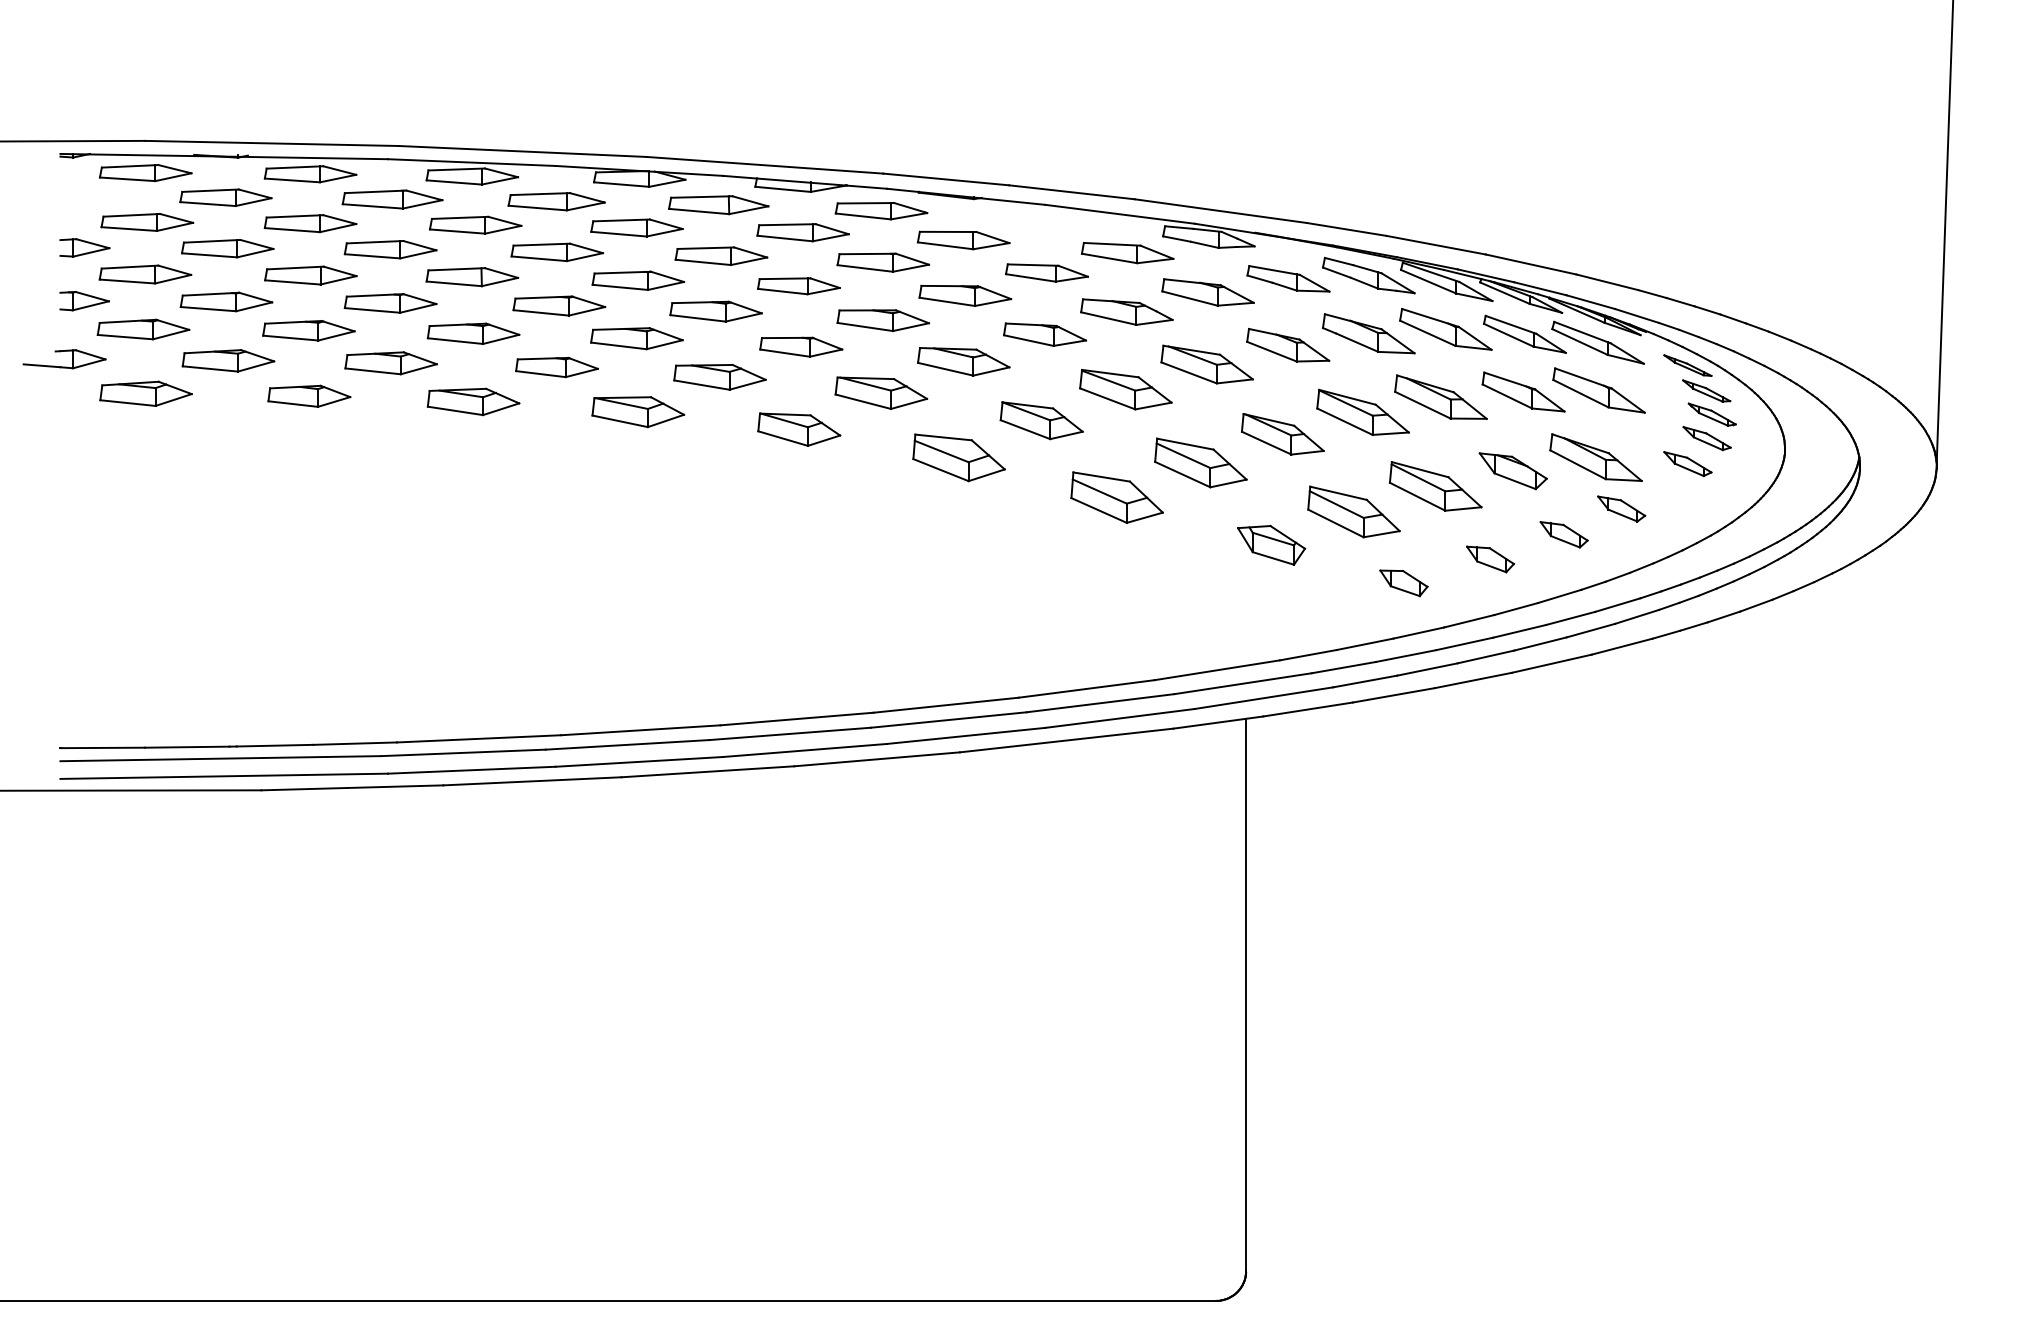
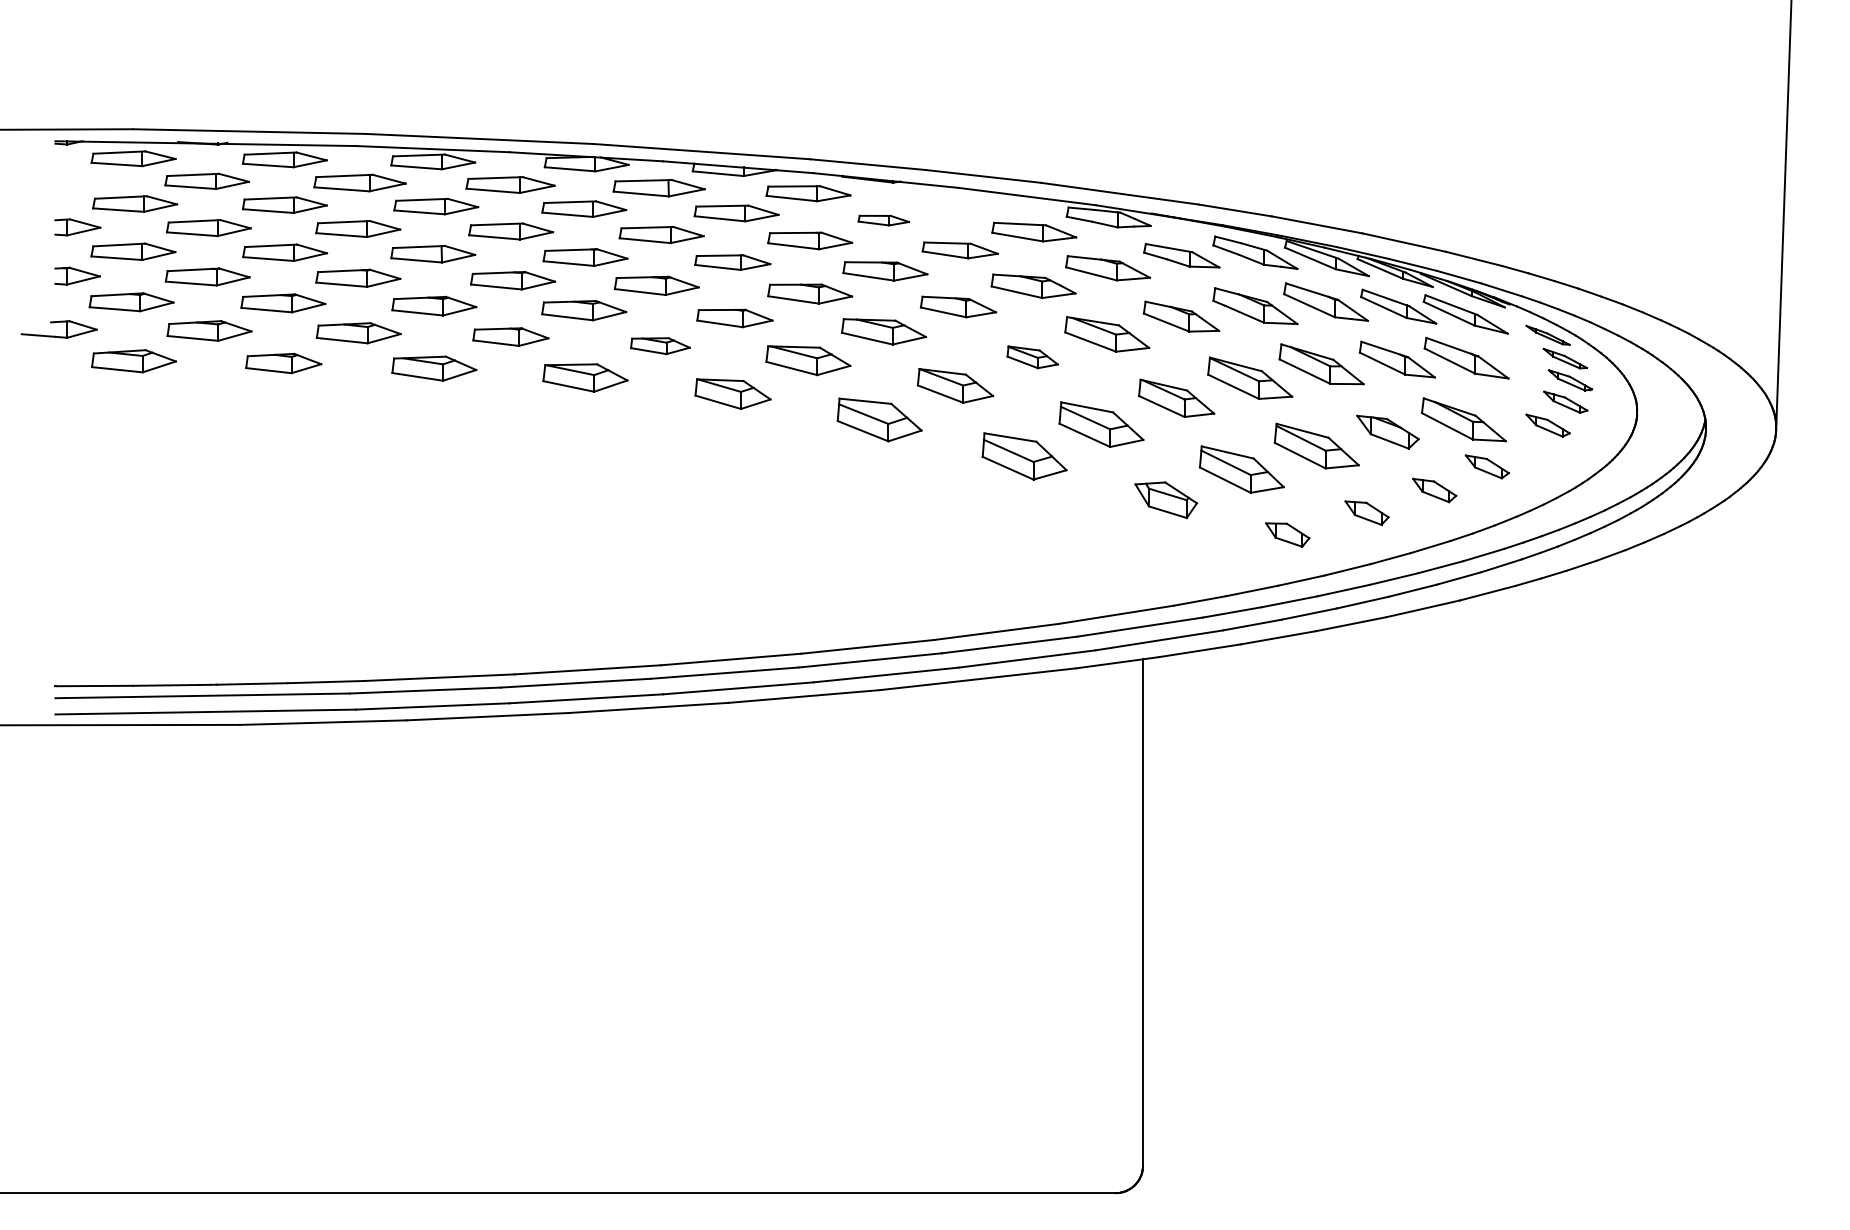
part: (963, 240) -> (883, 220), size x0.6
part: (719, 377) -> (659, 346), size x0.7
part: (1125, 389) -> (1032, 357), size x0.6

